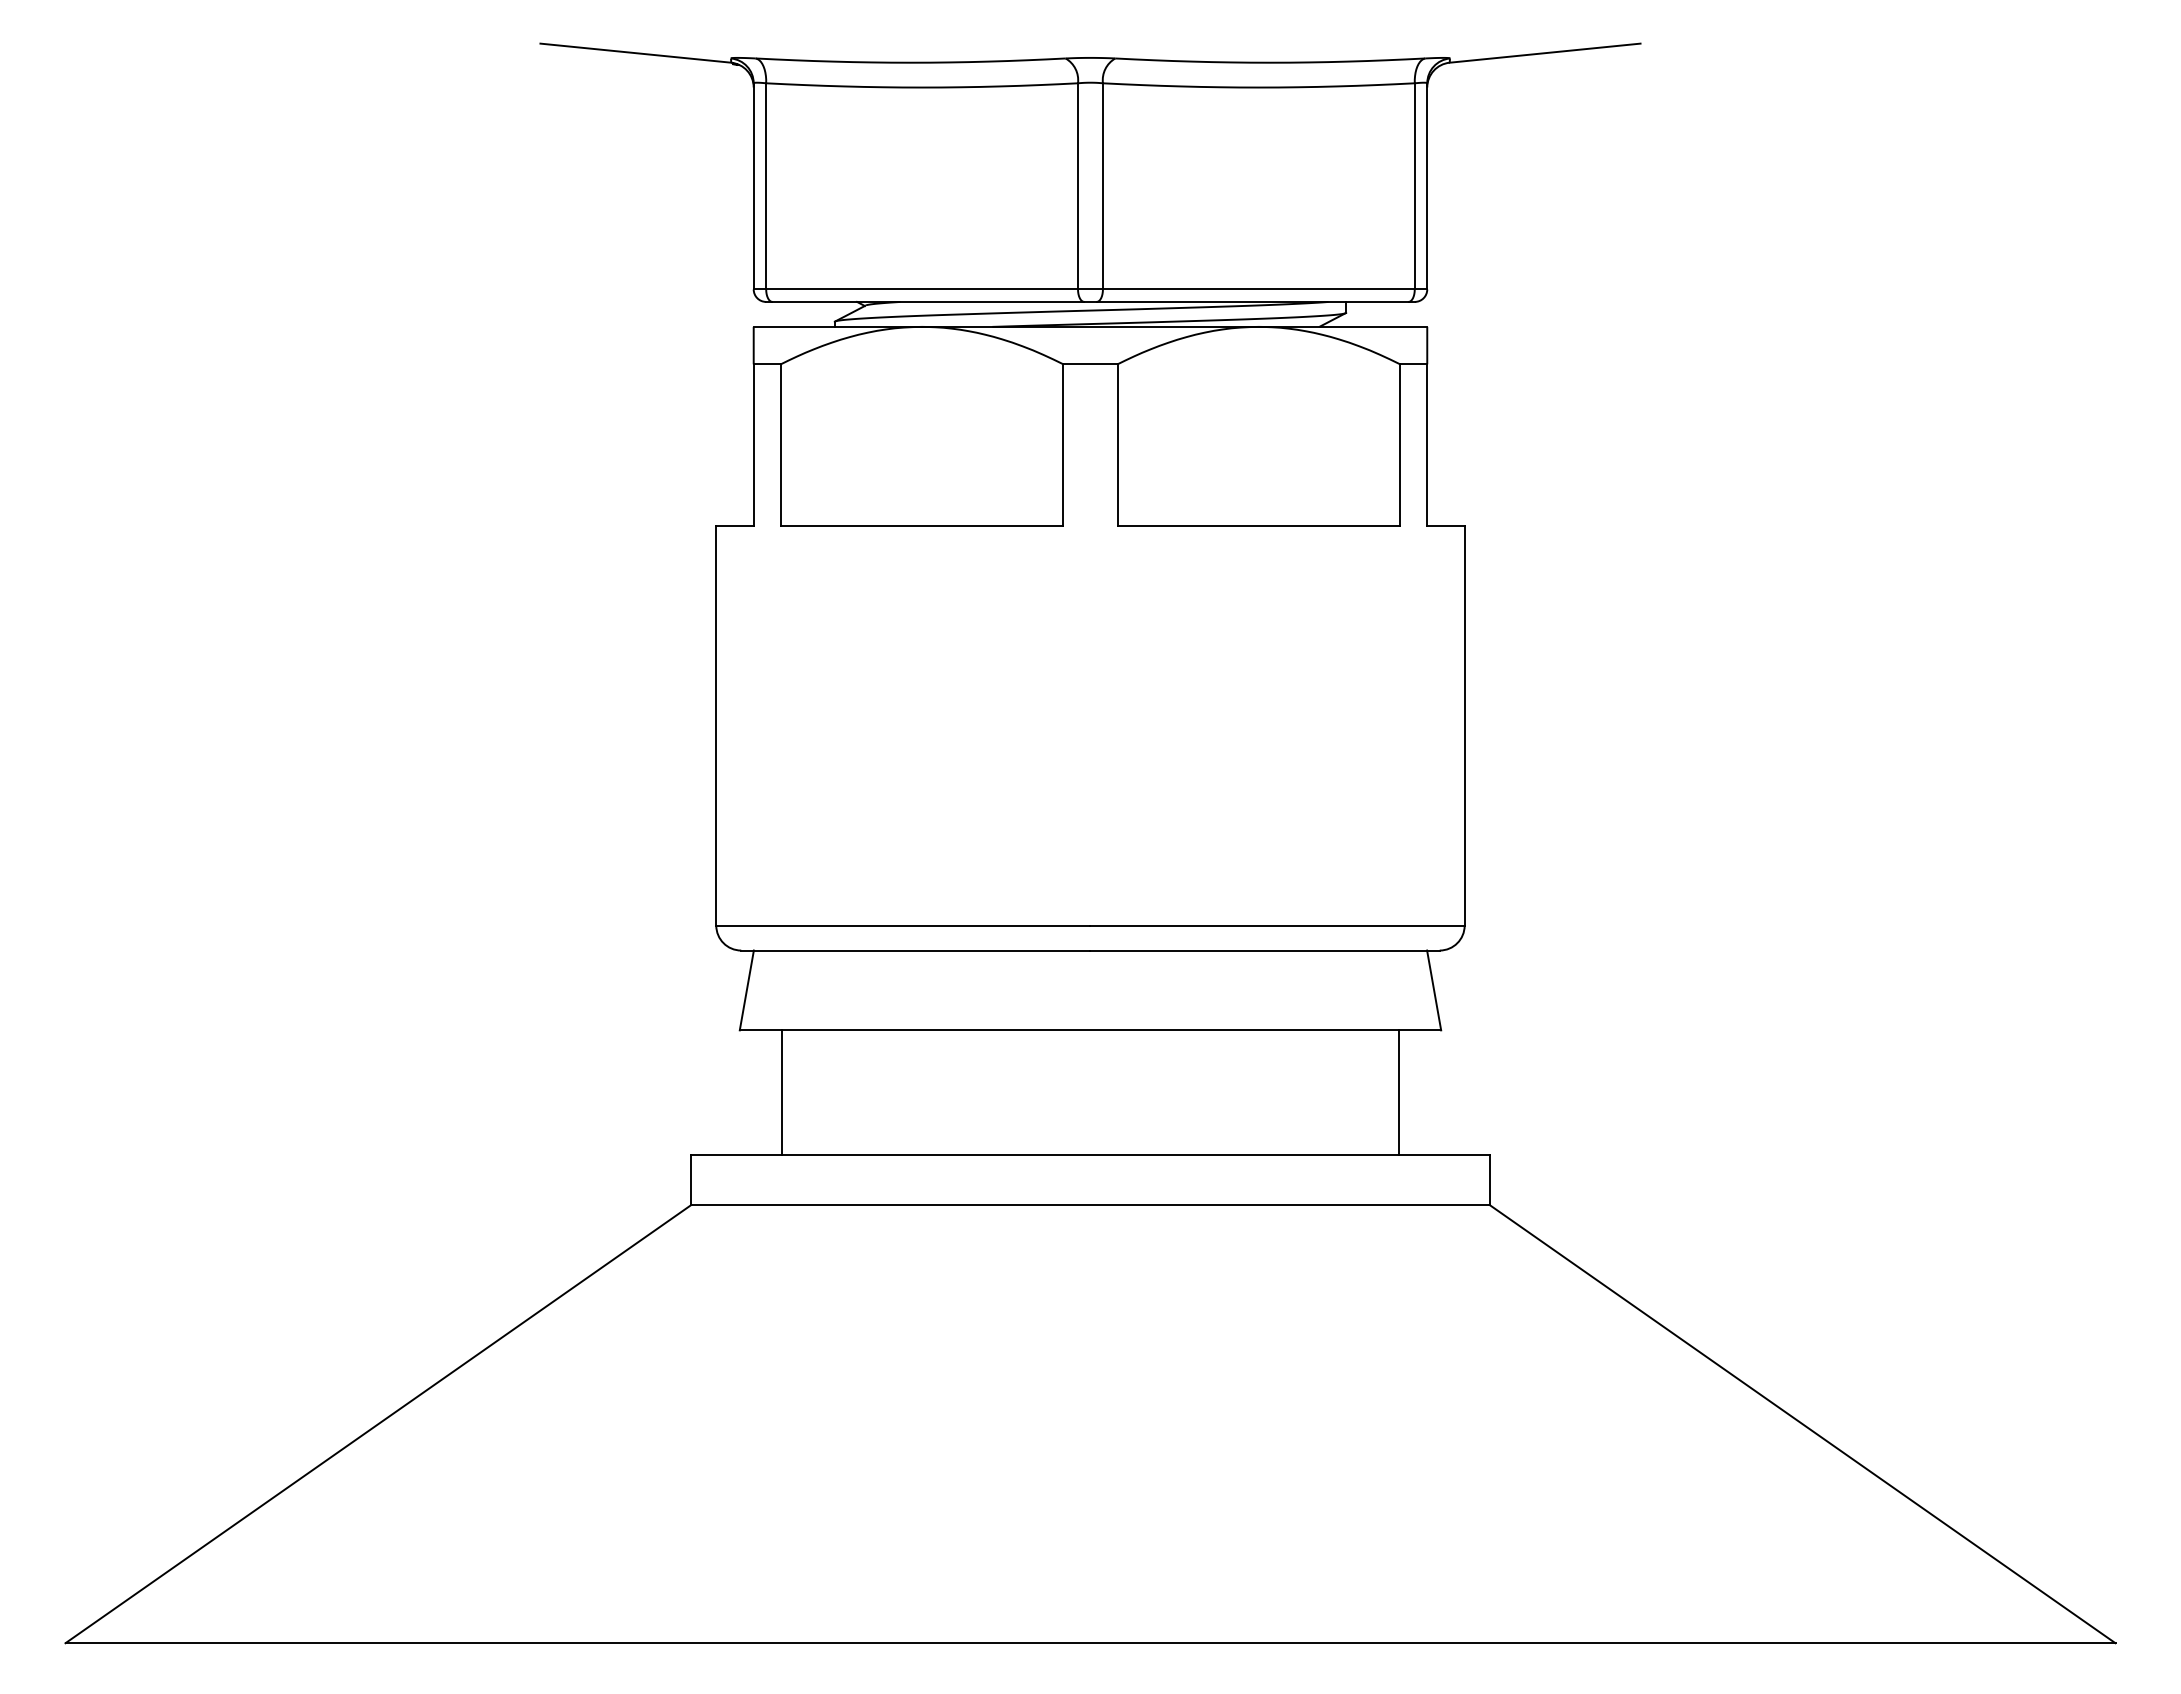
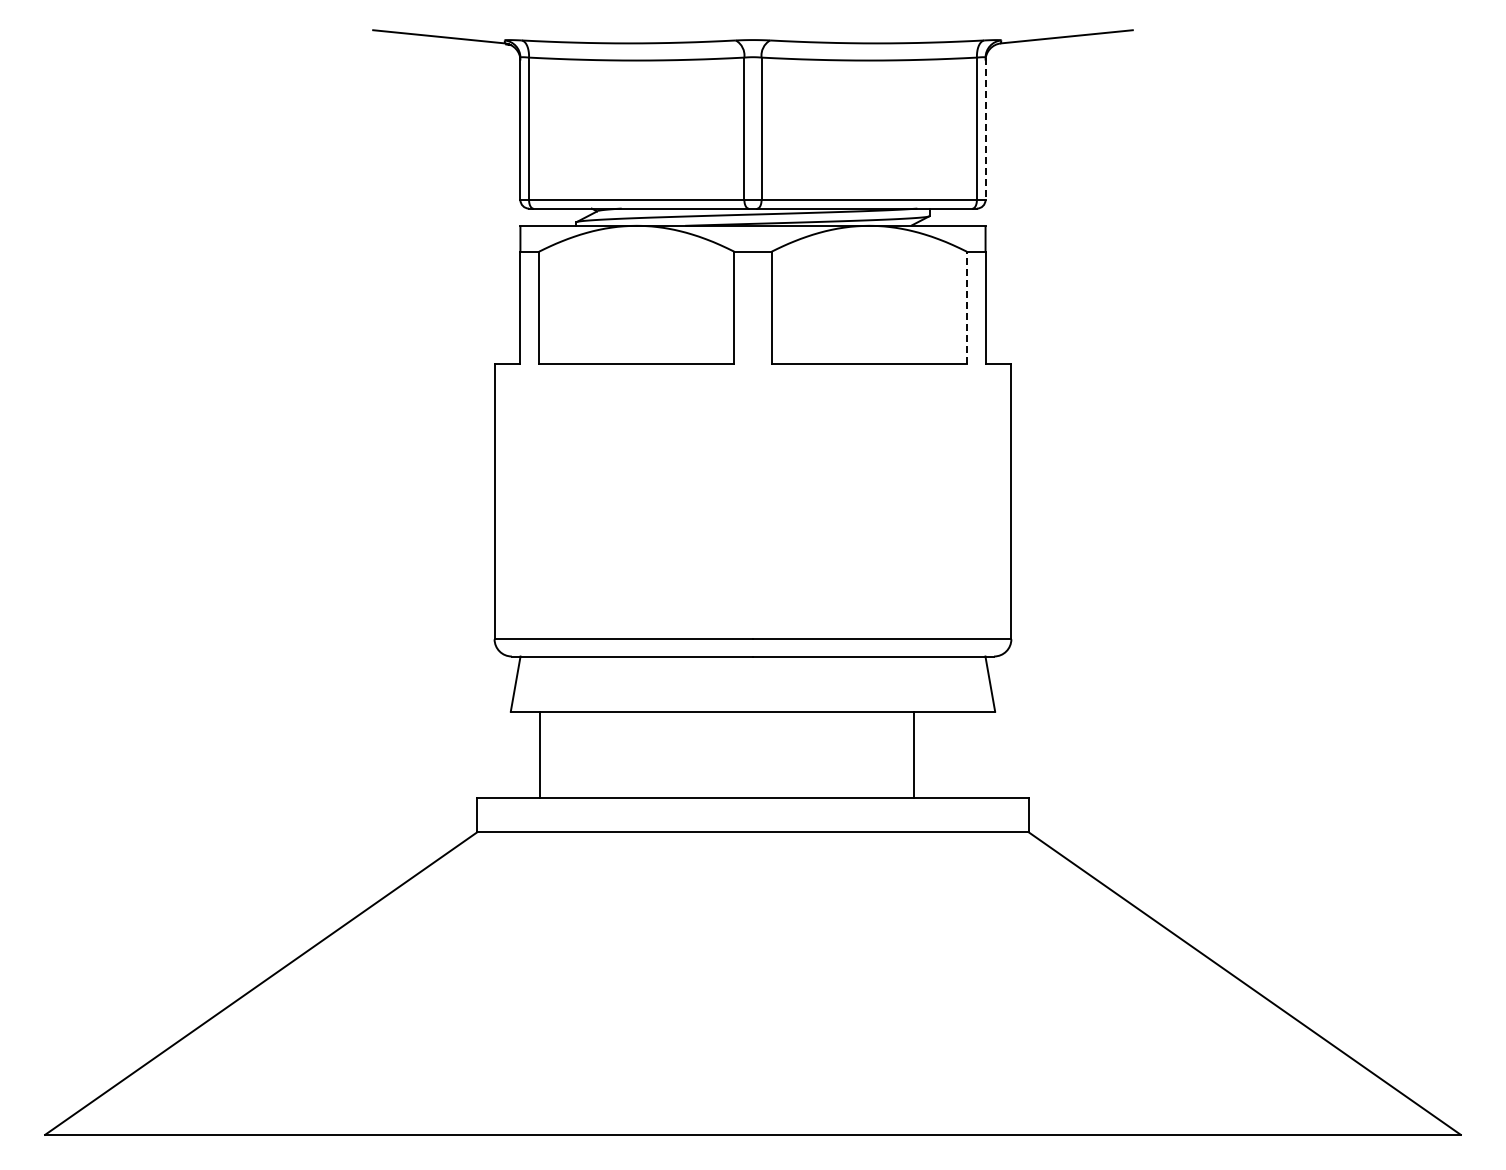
line: (1427, 187) -> (985, 129), solid -> dashed
line: (1399, 445) -> (966, 307), solid -> dashed
line: (1398, 1092) -> (913, 754), moved

